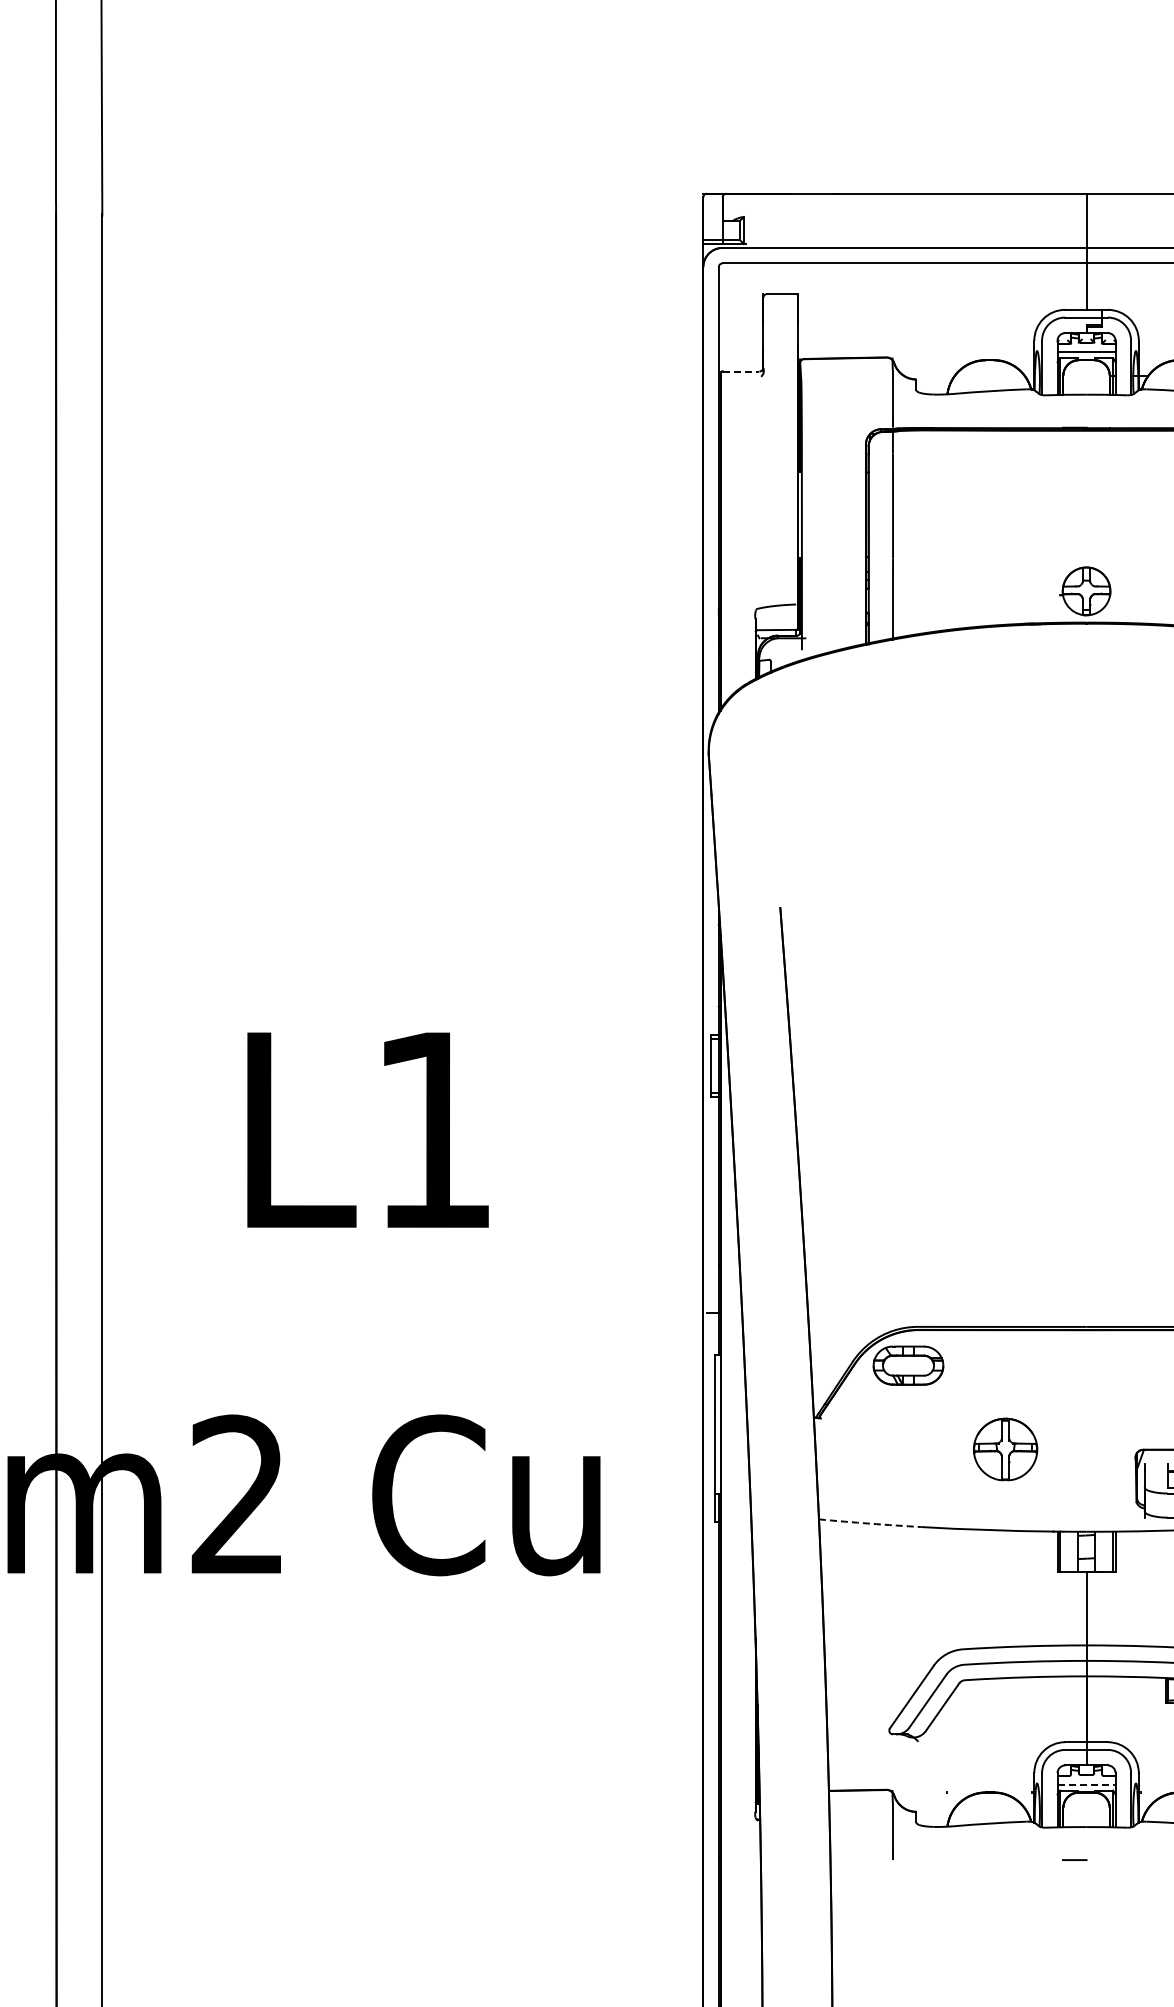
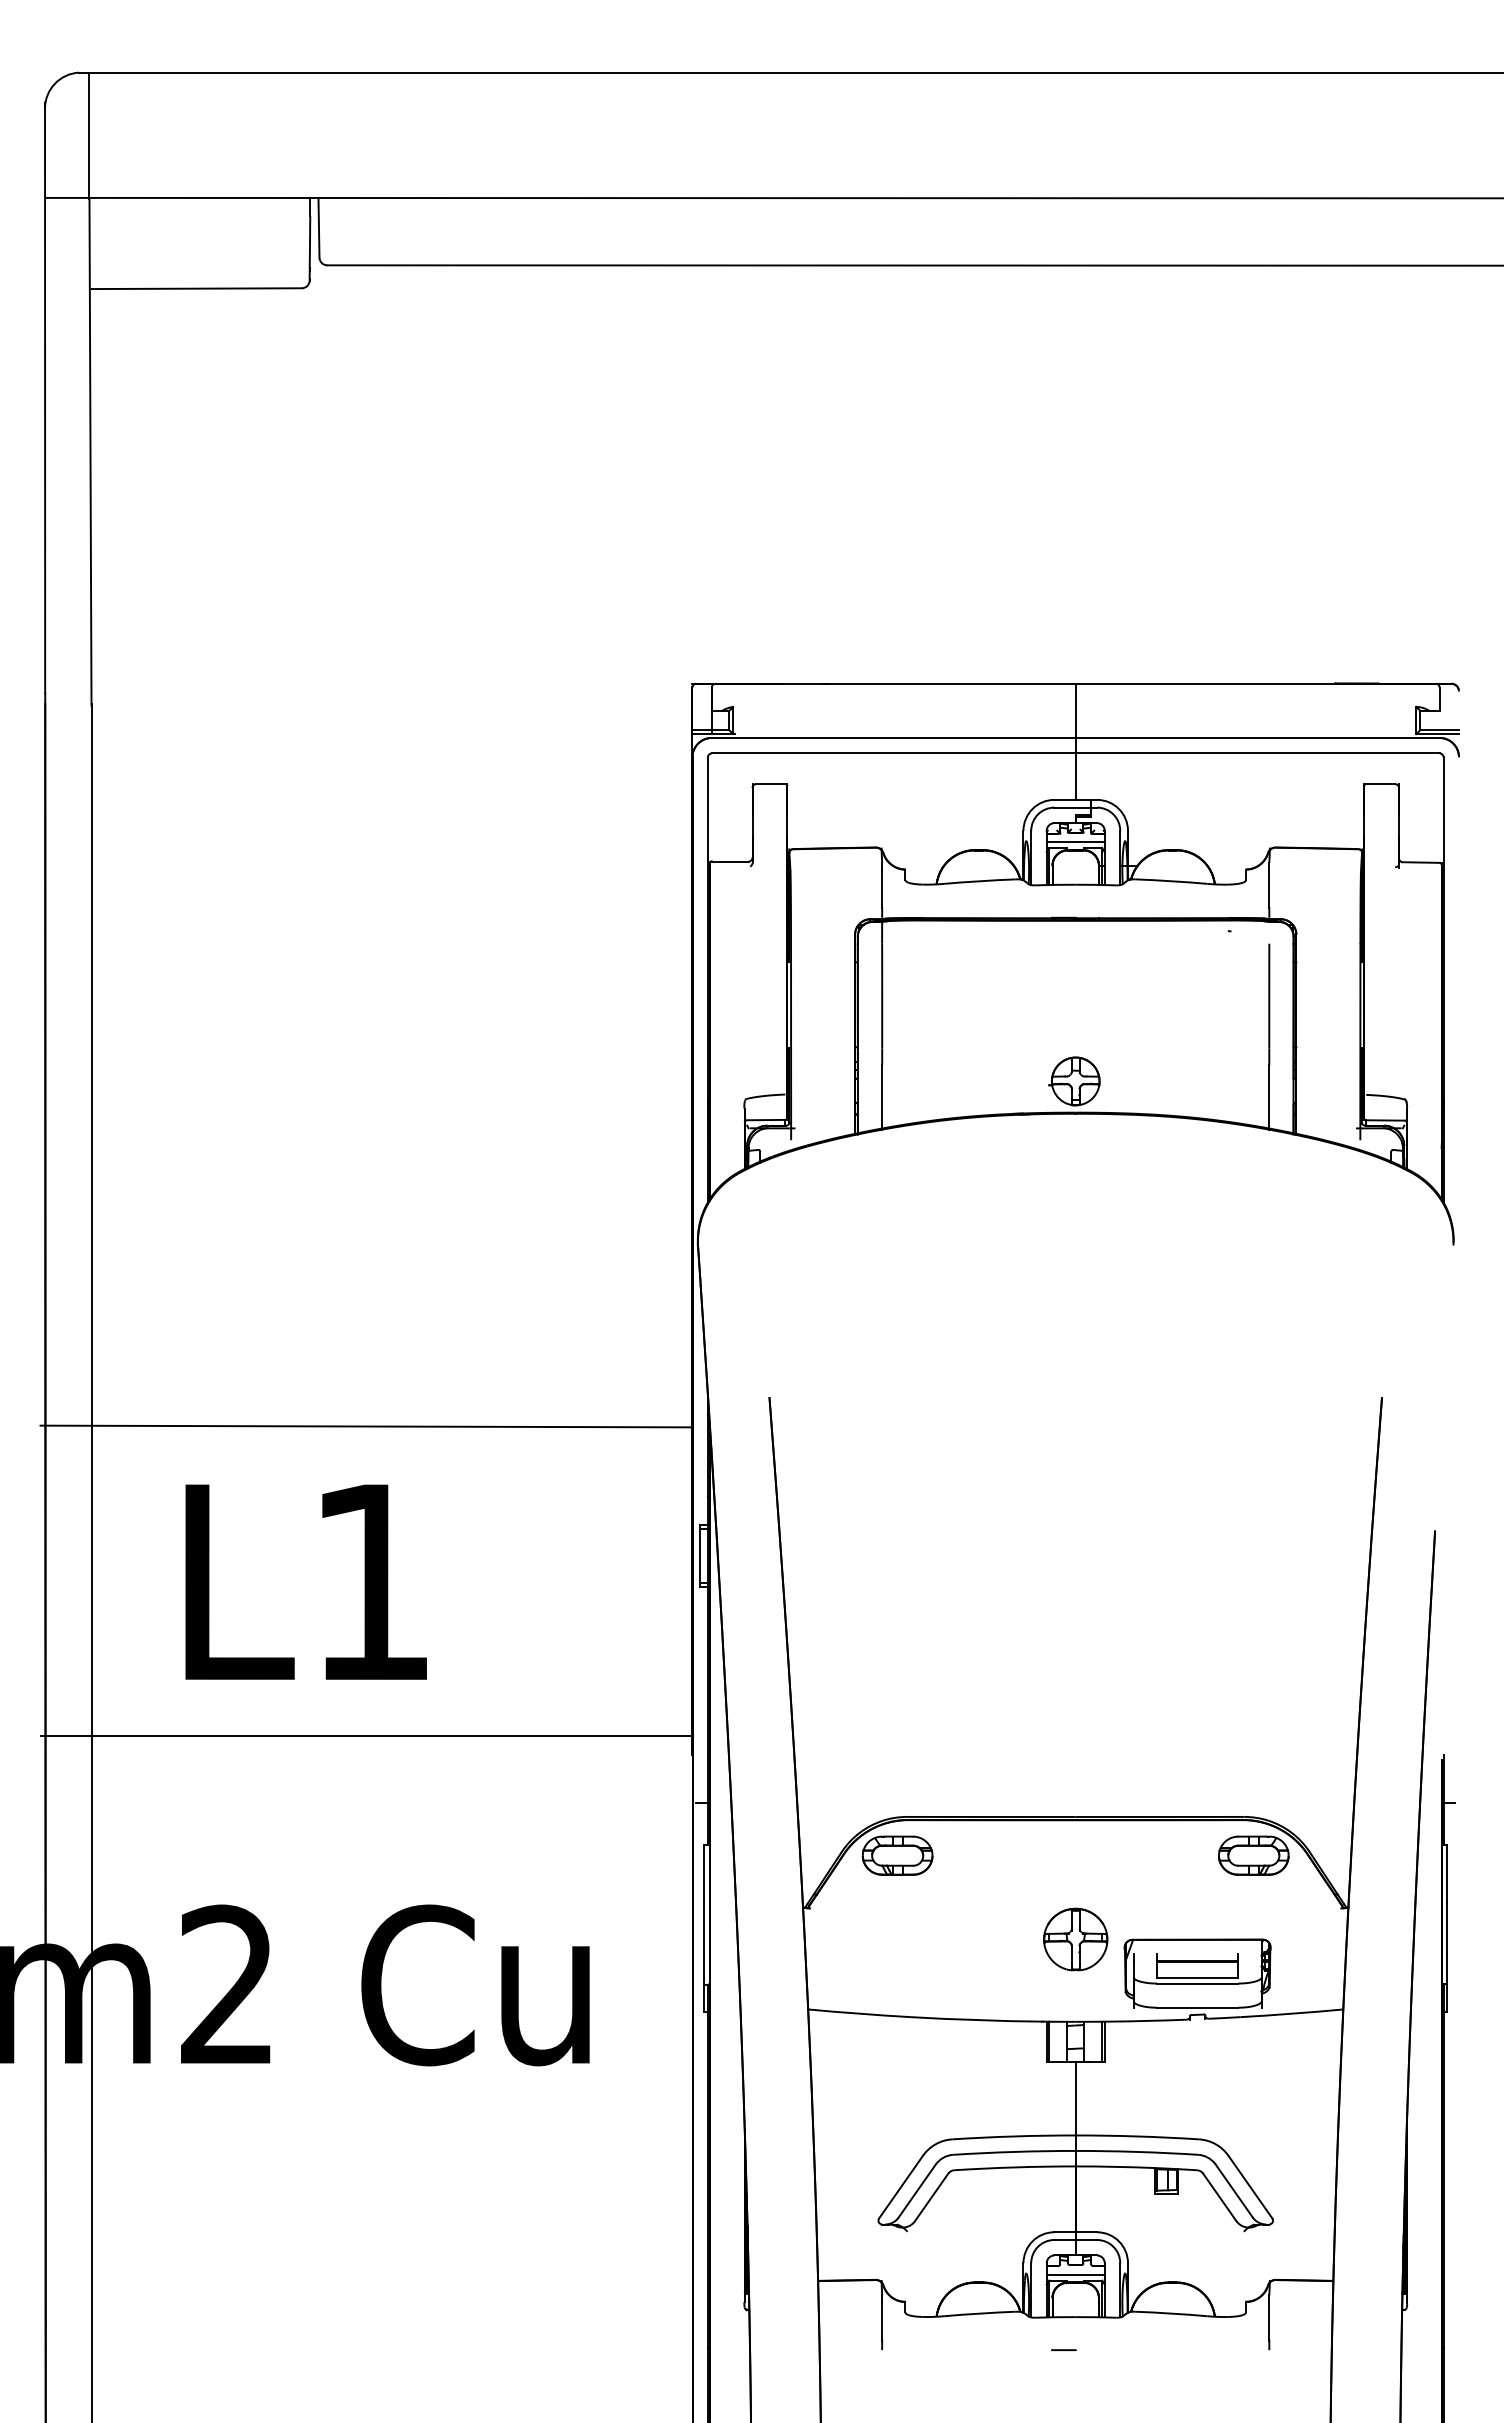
line: (741, 371) -> (730, 861), dashed -> solid
line: (377, 936) -> (366, 1426), added
text: (367, 1129) -> (305, 1581), moved
line: (377, 1245) -> (366, 1735), added
part: (1005, 1449) -> (1075, 1939), moved
arc: (870, 1523) -> (859, 2013), dashed -> solid
line: (1087, 1784) -> (1076, 2274), dashed -> solid

